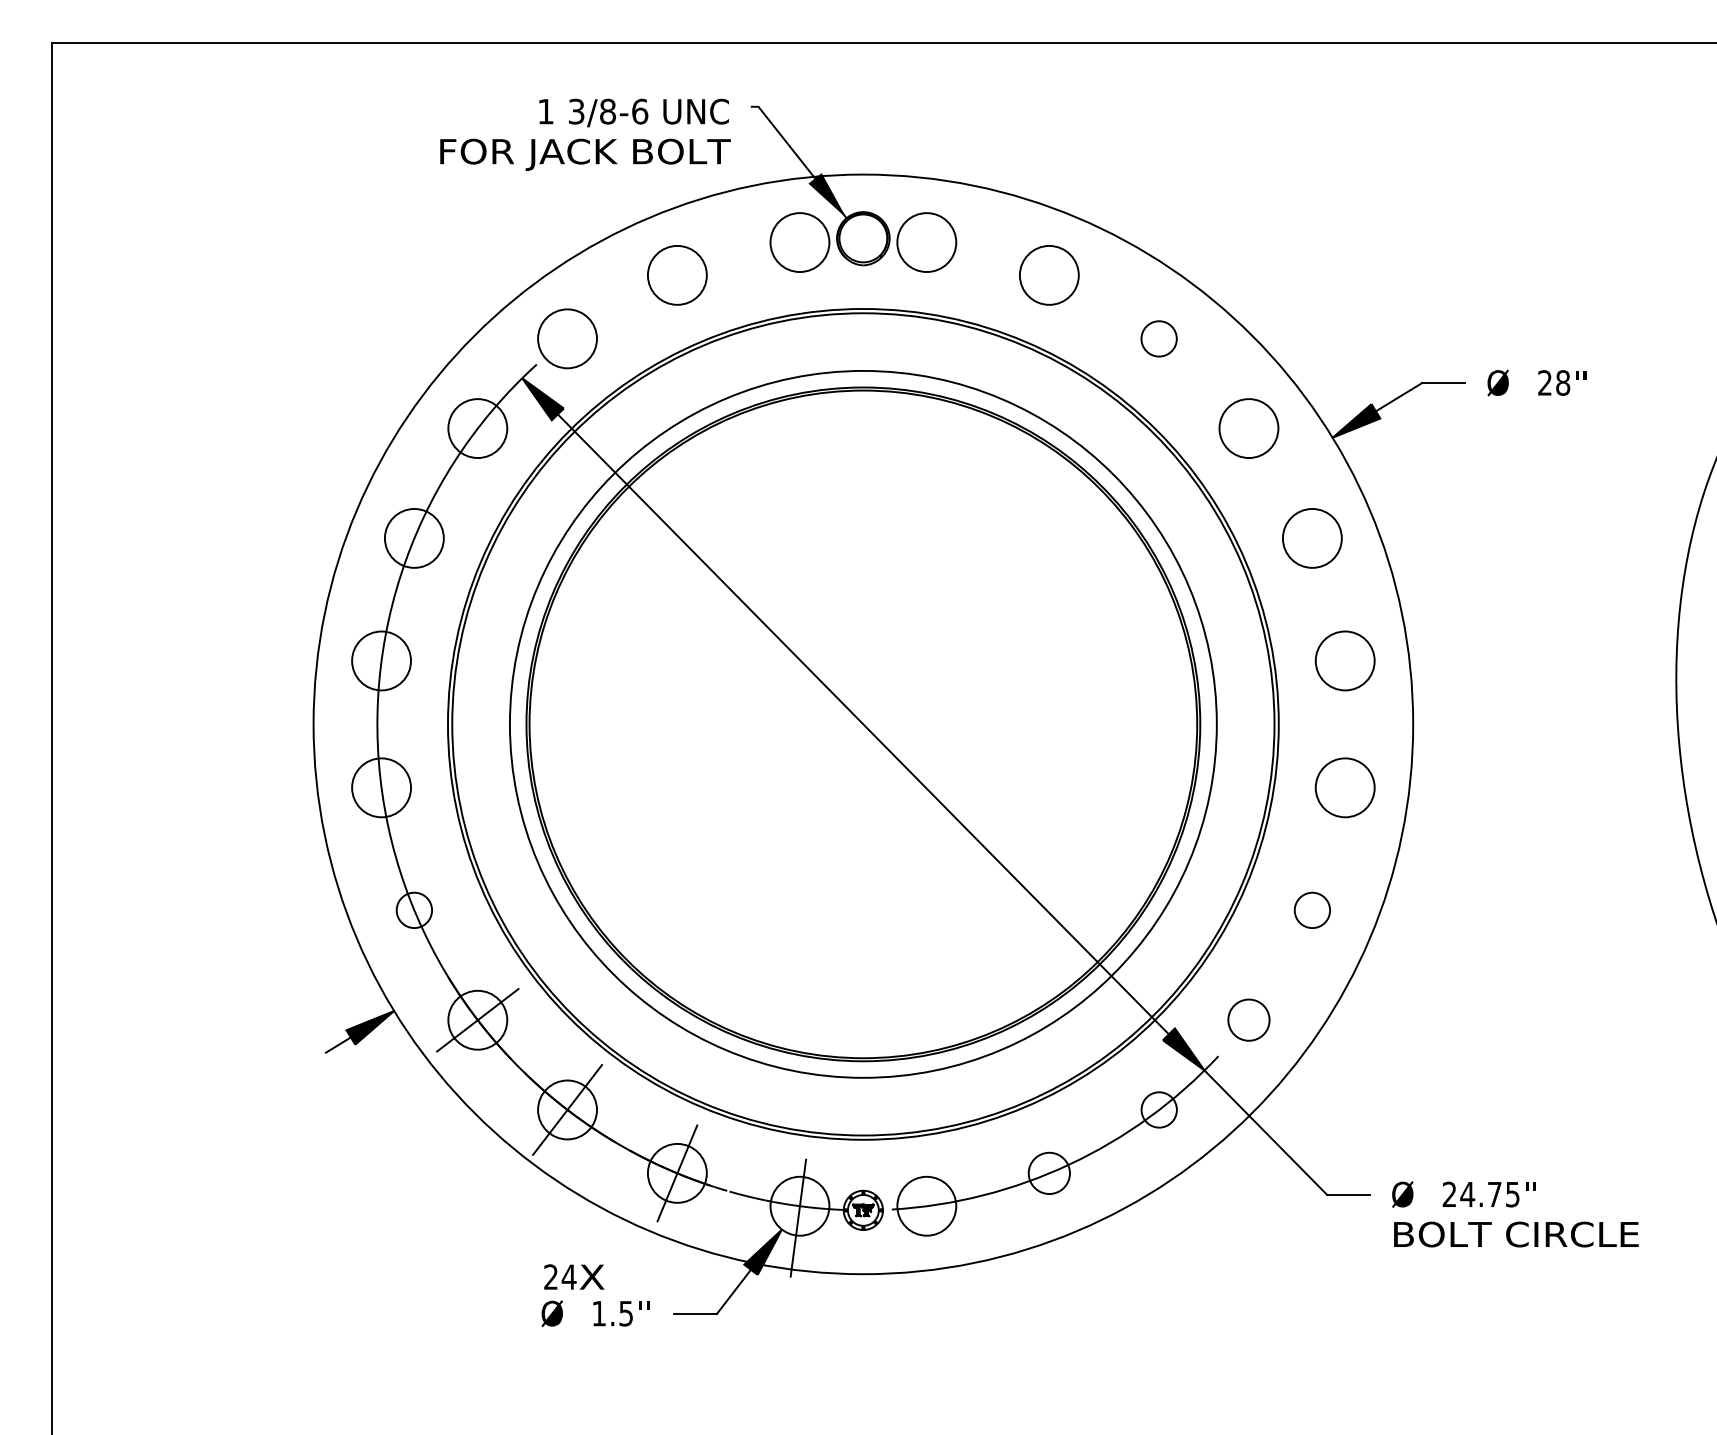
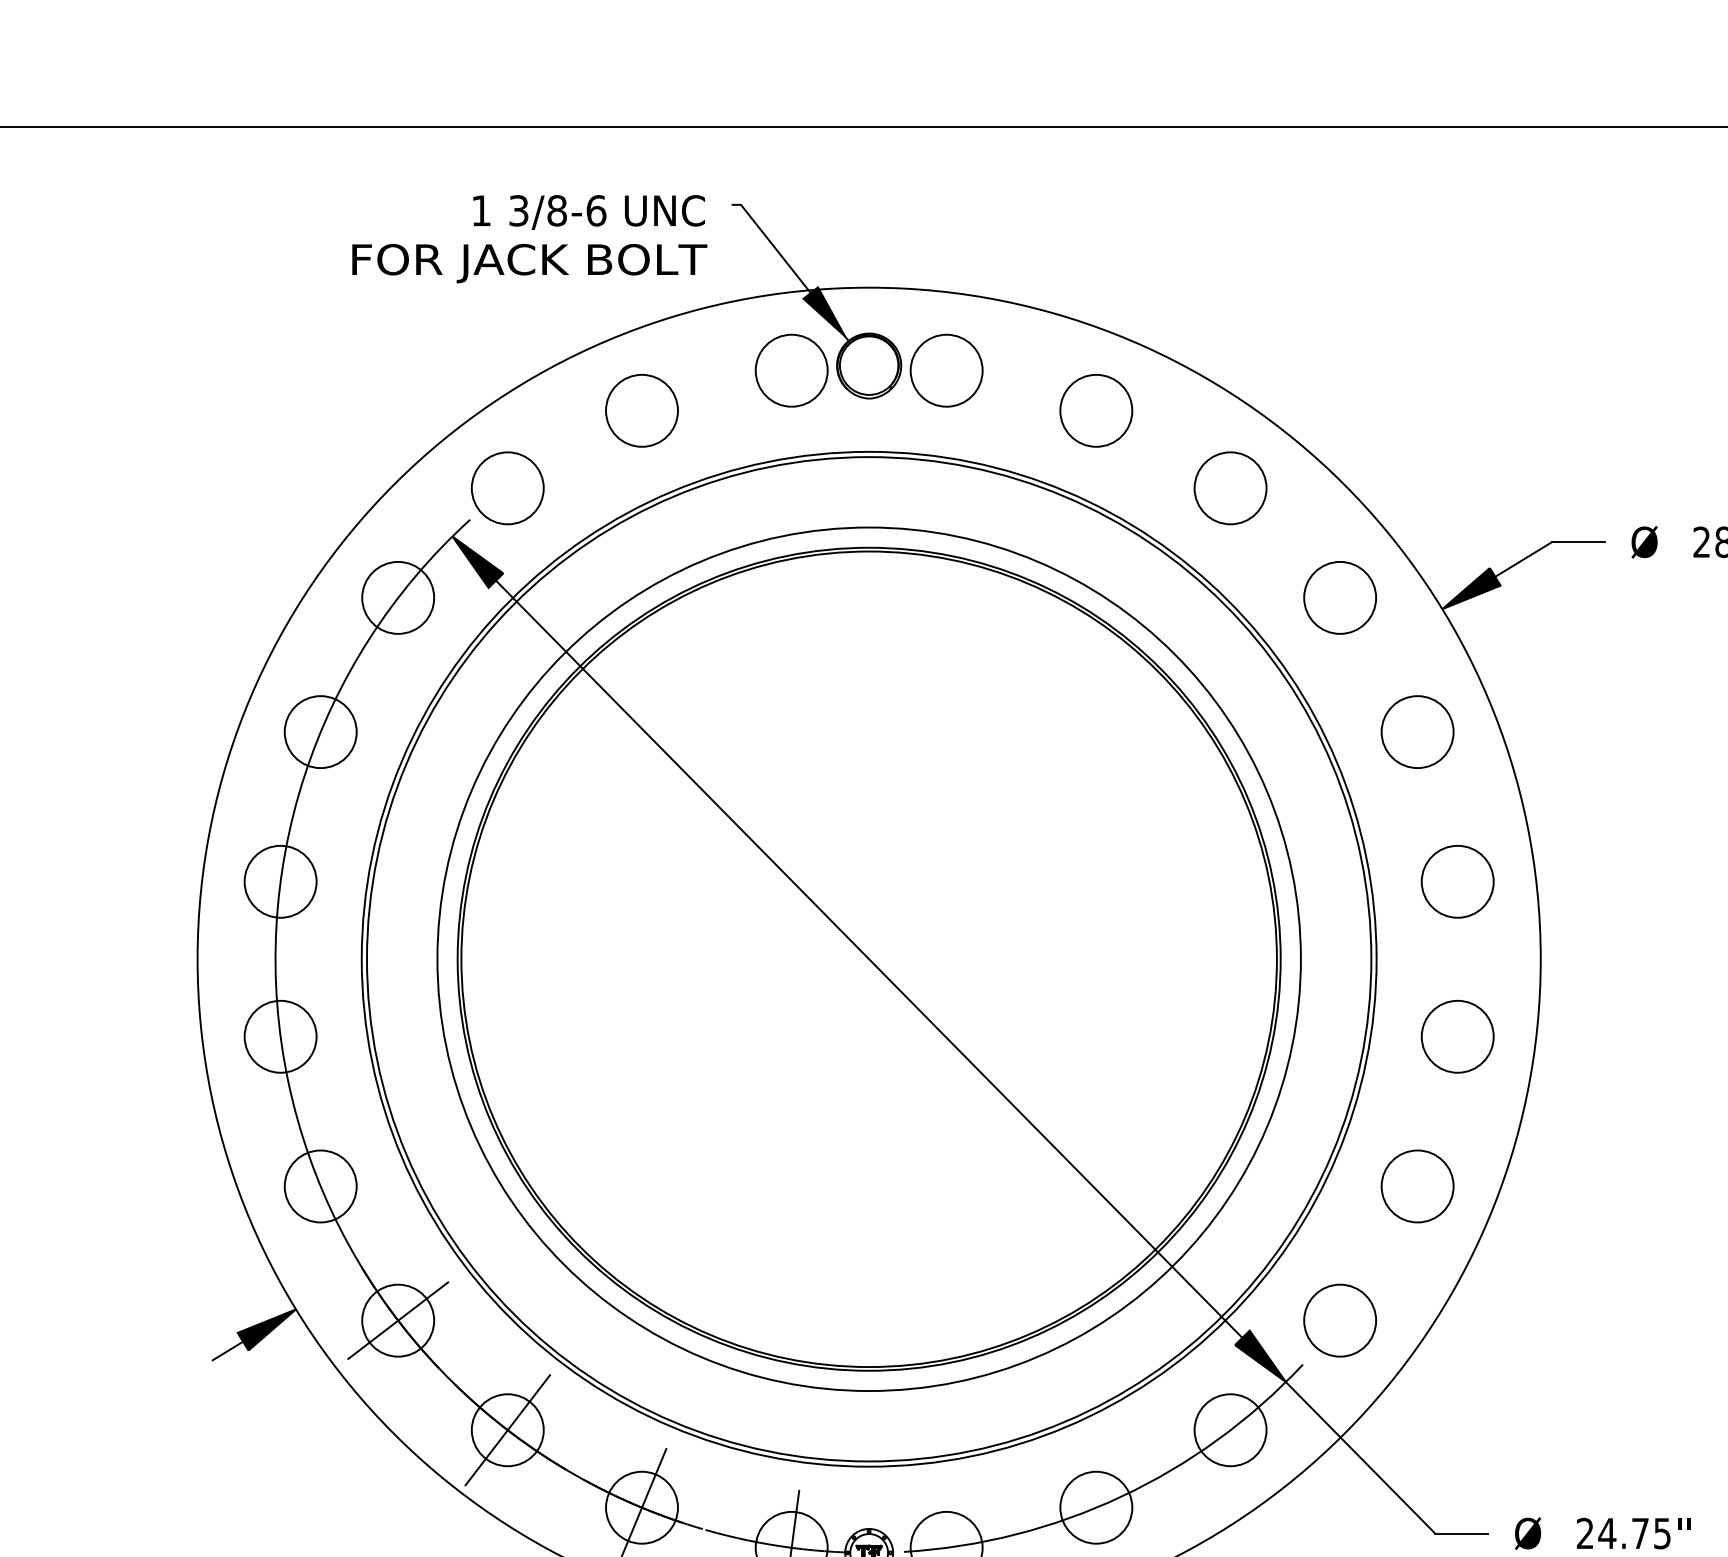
circle: (1158, 338) -> (1229, 487), size x1.67
circle: (413, 909) -> (319, 1185), size x1.67
circle: (1312, 910) -> (1417, 1186), size x1.67
circle: (1248, 1019) -> (1339, 1319), size x1.43
circle: (1158, 1109) -> (1229, 1429), size x1.67
circle: (1048, 1172) -> (1095, 1506), size x1.43

